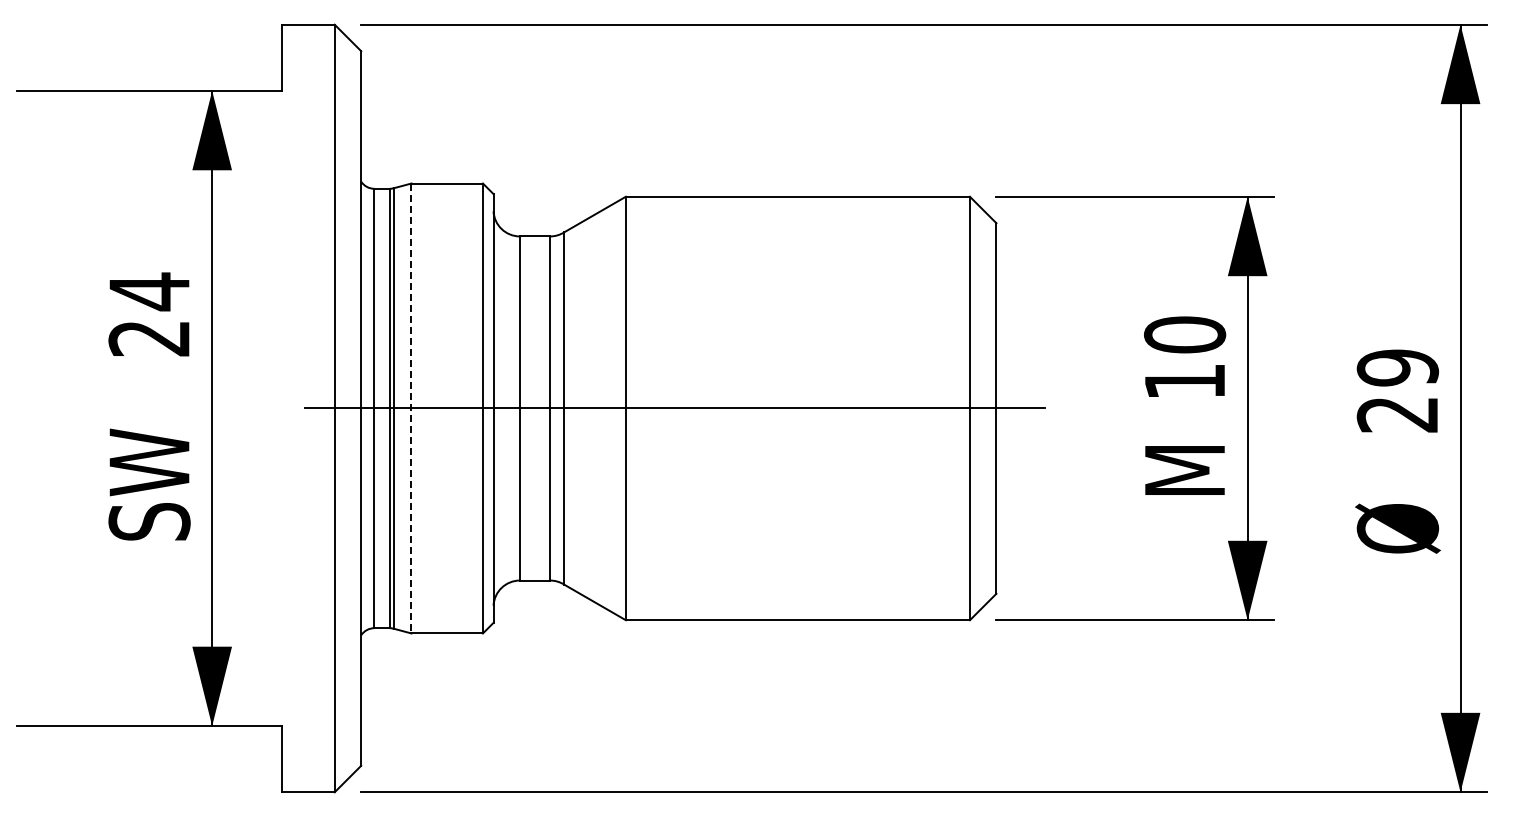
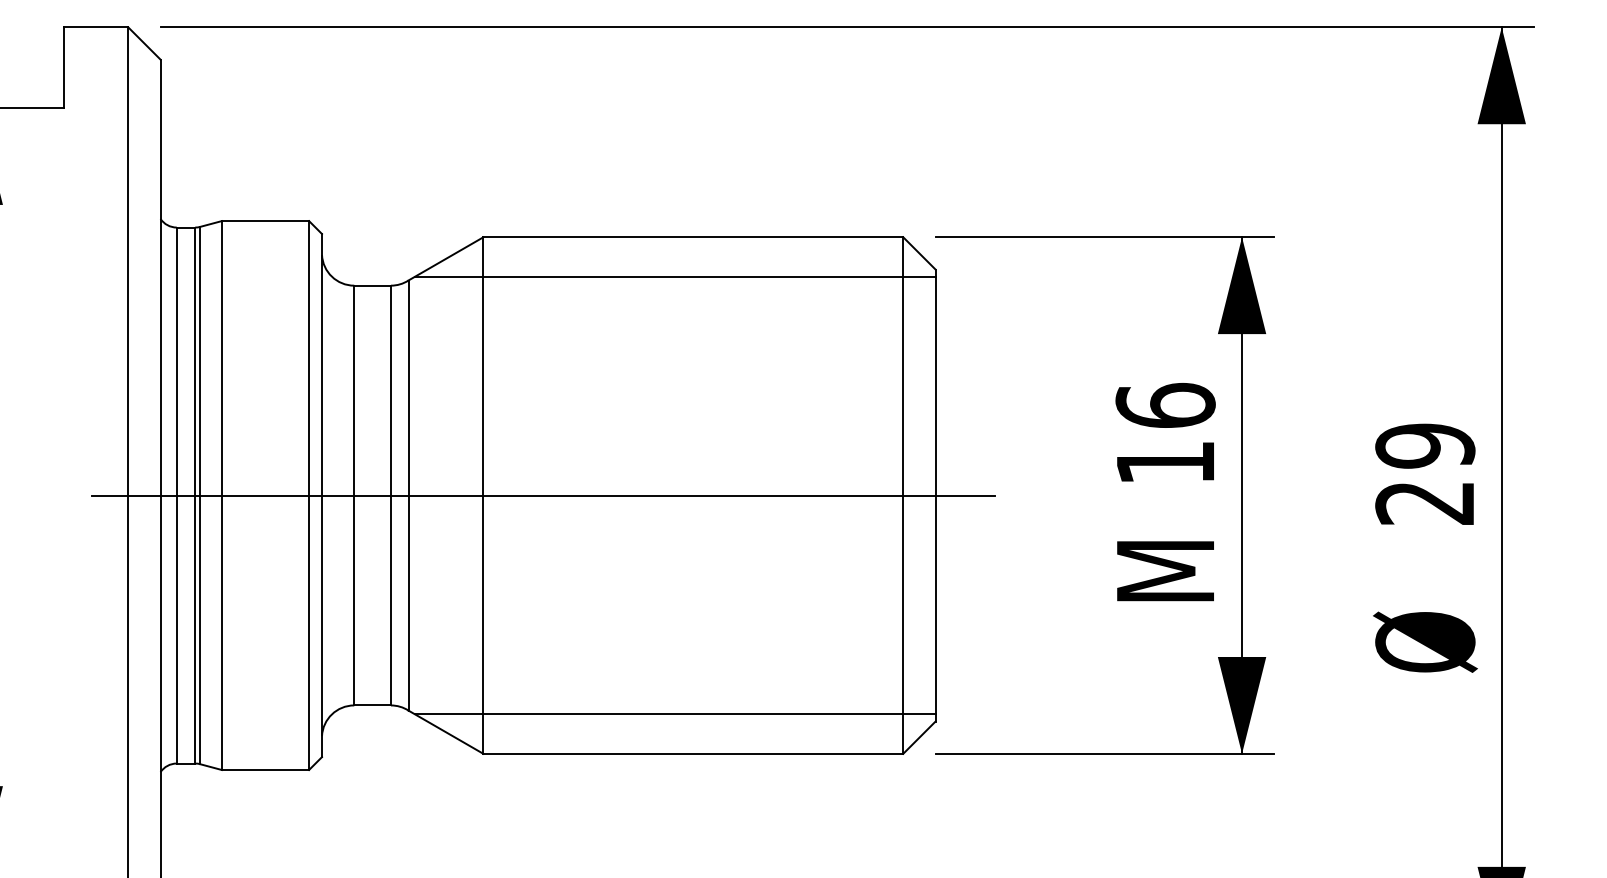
line: (782, 229) -> (674, 277), added
text: (1185, 334) -> (1166, 405), 10 -> 16
line: (411, 408) -> (221, 495), dashed -> solid
line: (782, 587) -> (674, 713), added

